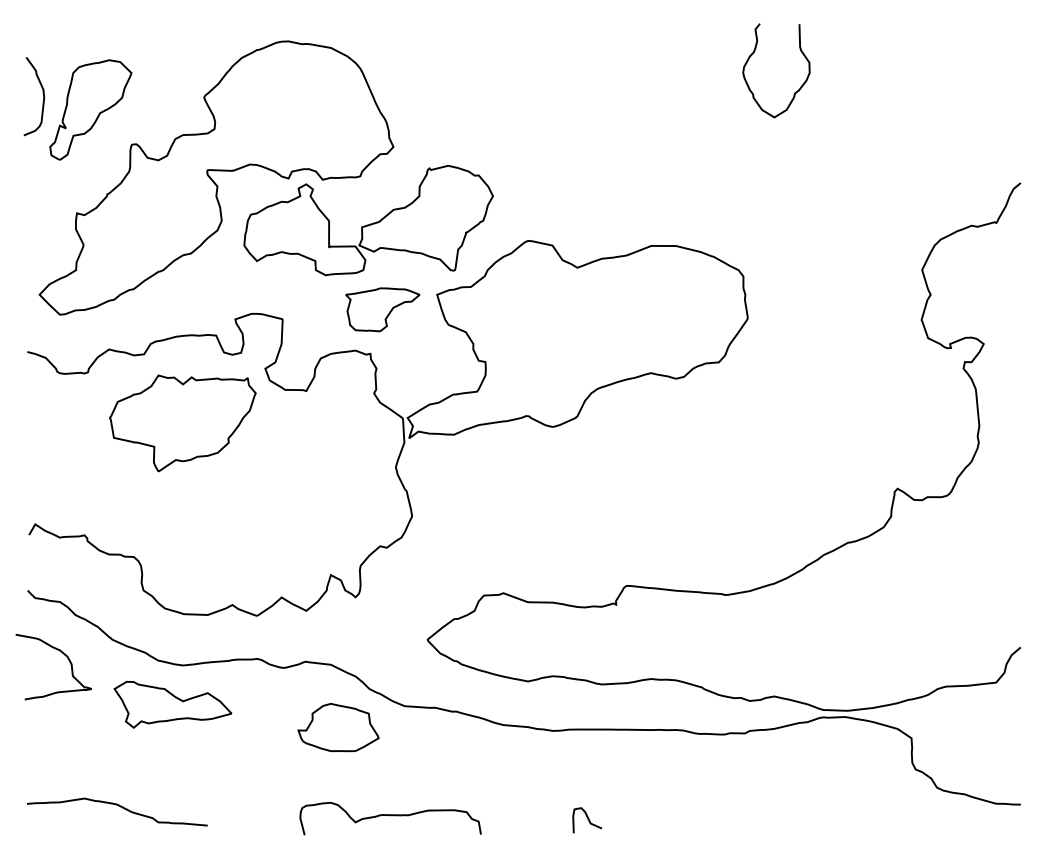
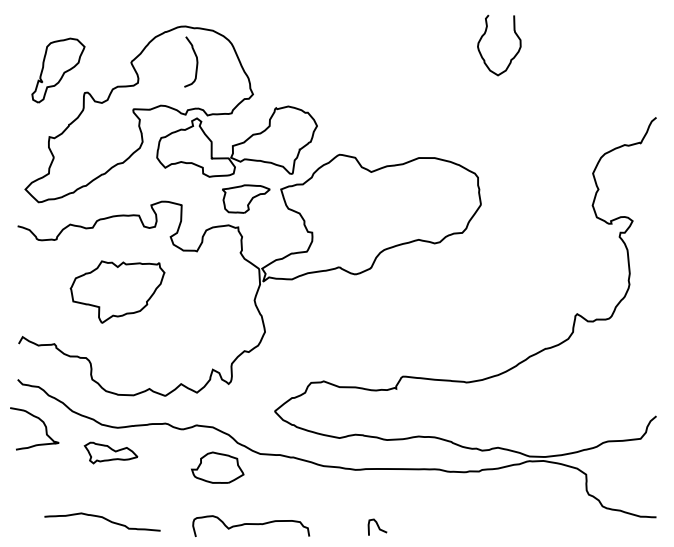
curve: (42, 95) -> (196, 61), moved
part: (182, 422) -> (117, 291), moved
part: (171, 703) -> (110, 452), size x0.7
curve: (120, 808) -> (104, 519), moved

